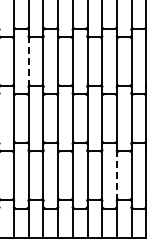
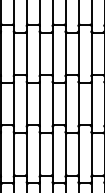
line: (28, 61) -> (13, 53), dashed -> solid
line: (116, 175) -> (91, 154), dashed -> solid

